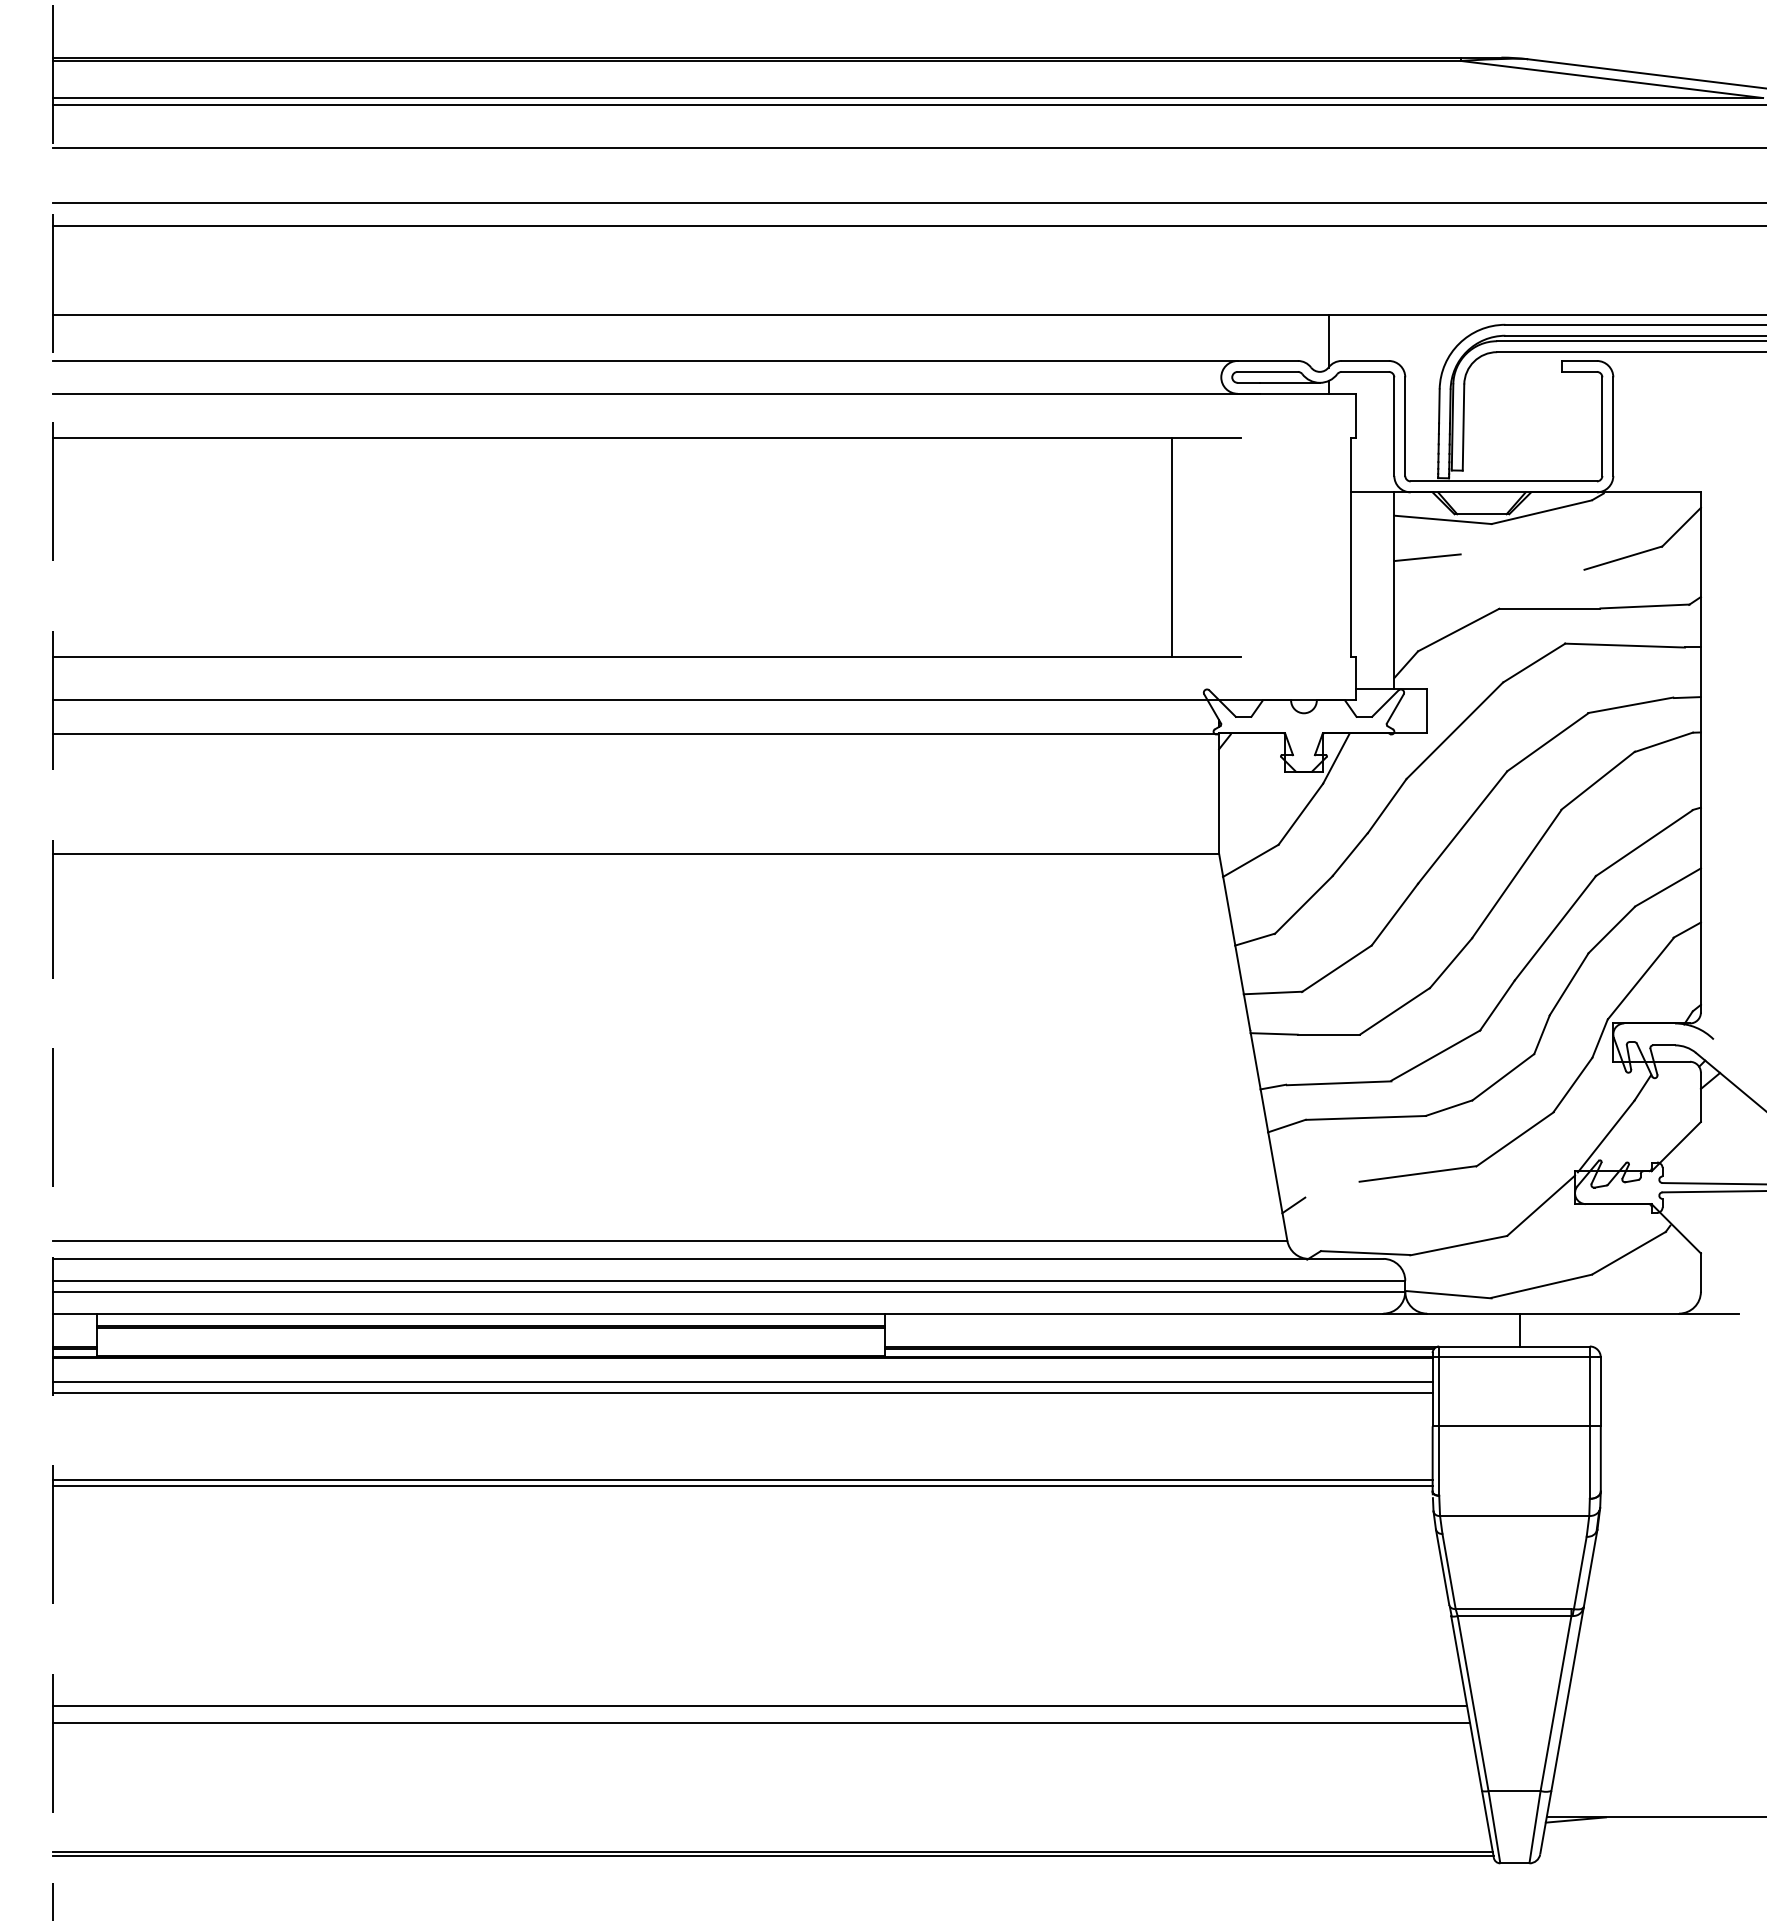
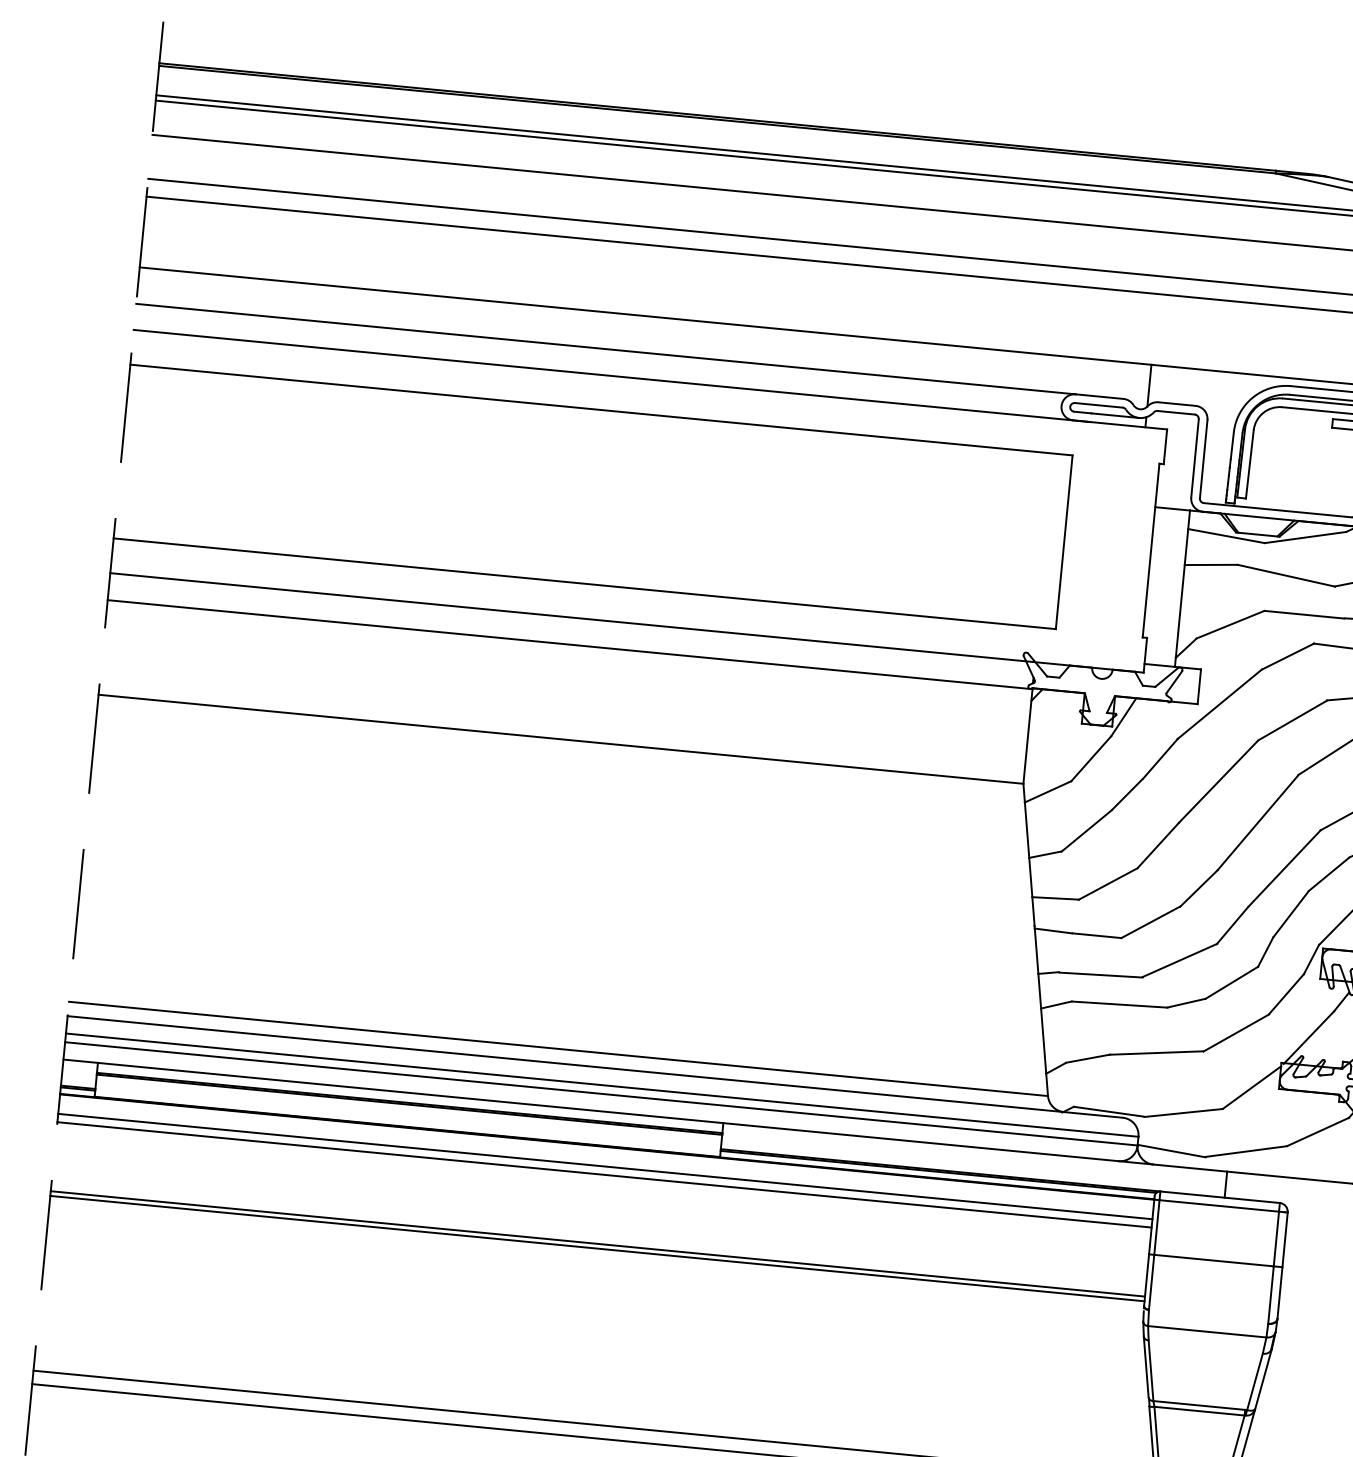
line: (1172, 546) -> (1064, 541), moved
line: (1522, 561) -> (1286, 575), added
line: (1332, 1189) -> (1087, 1058), added

